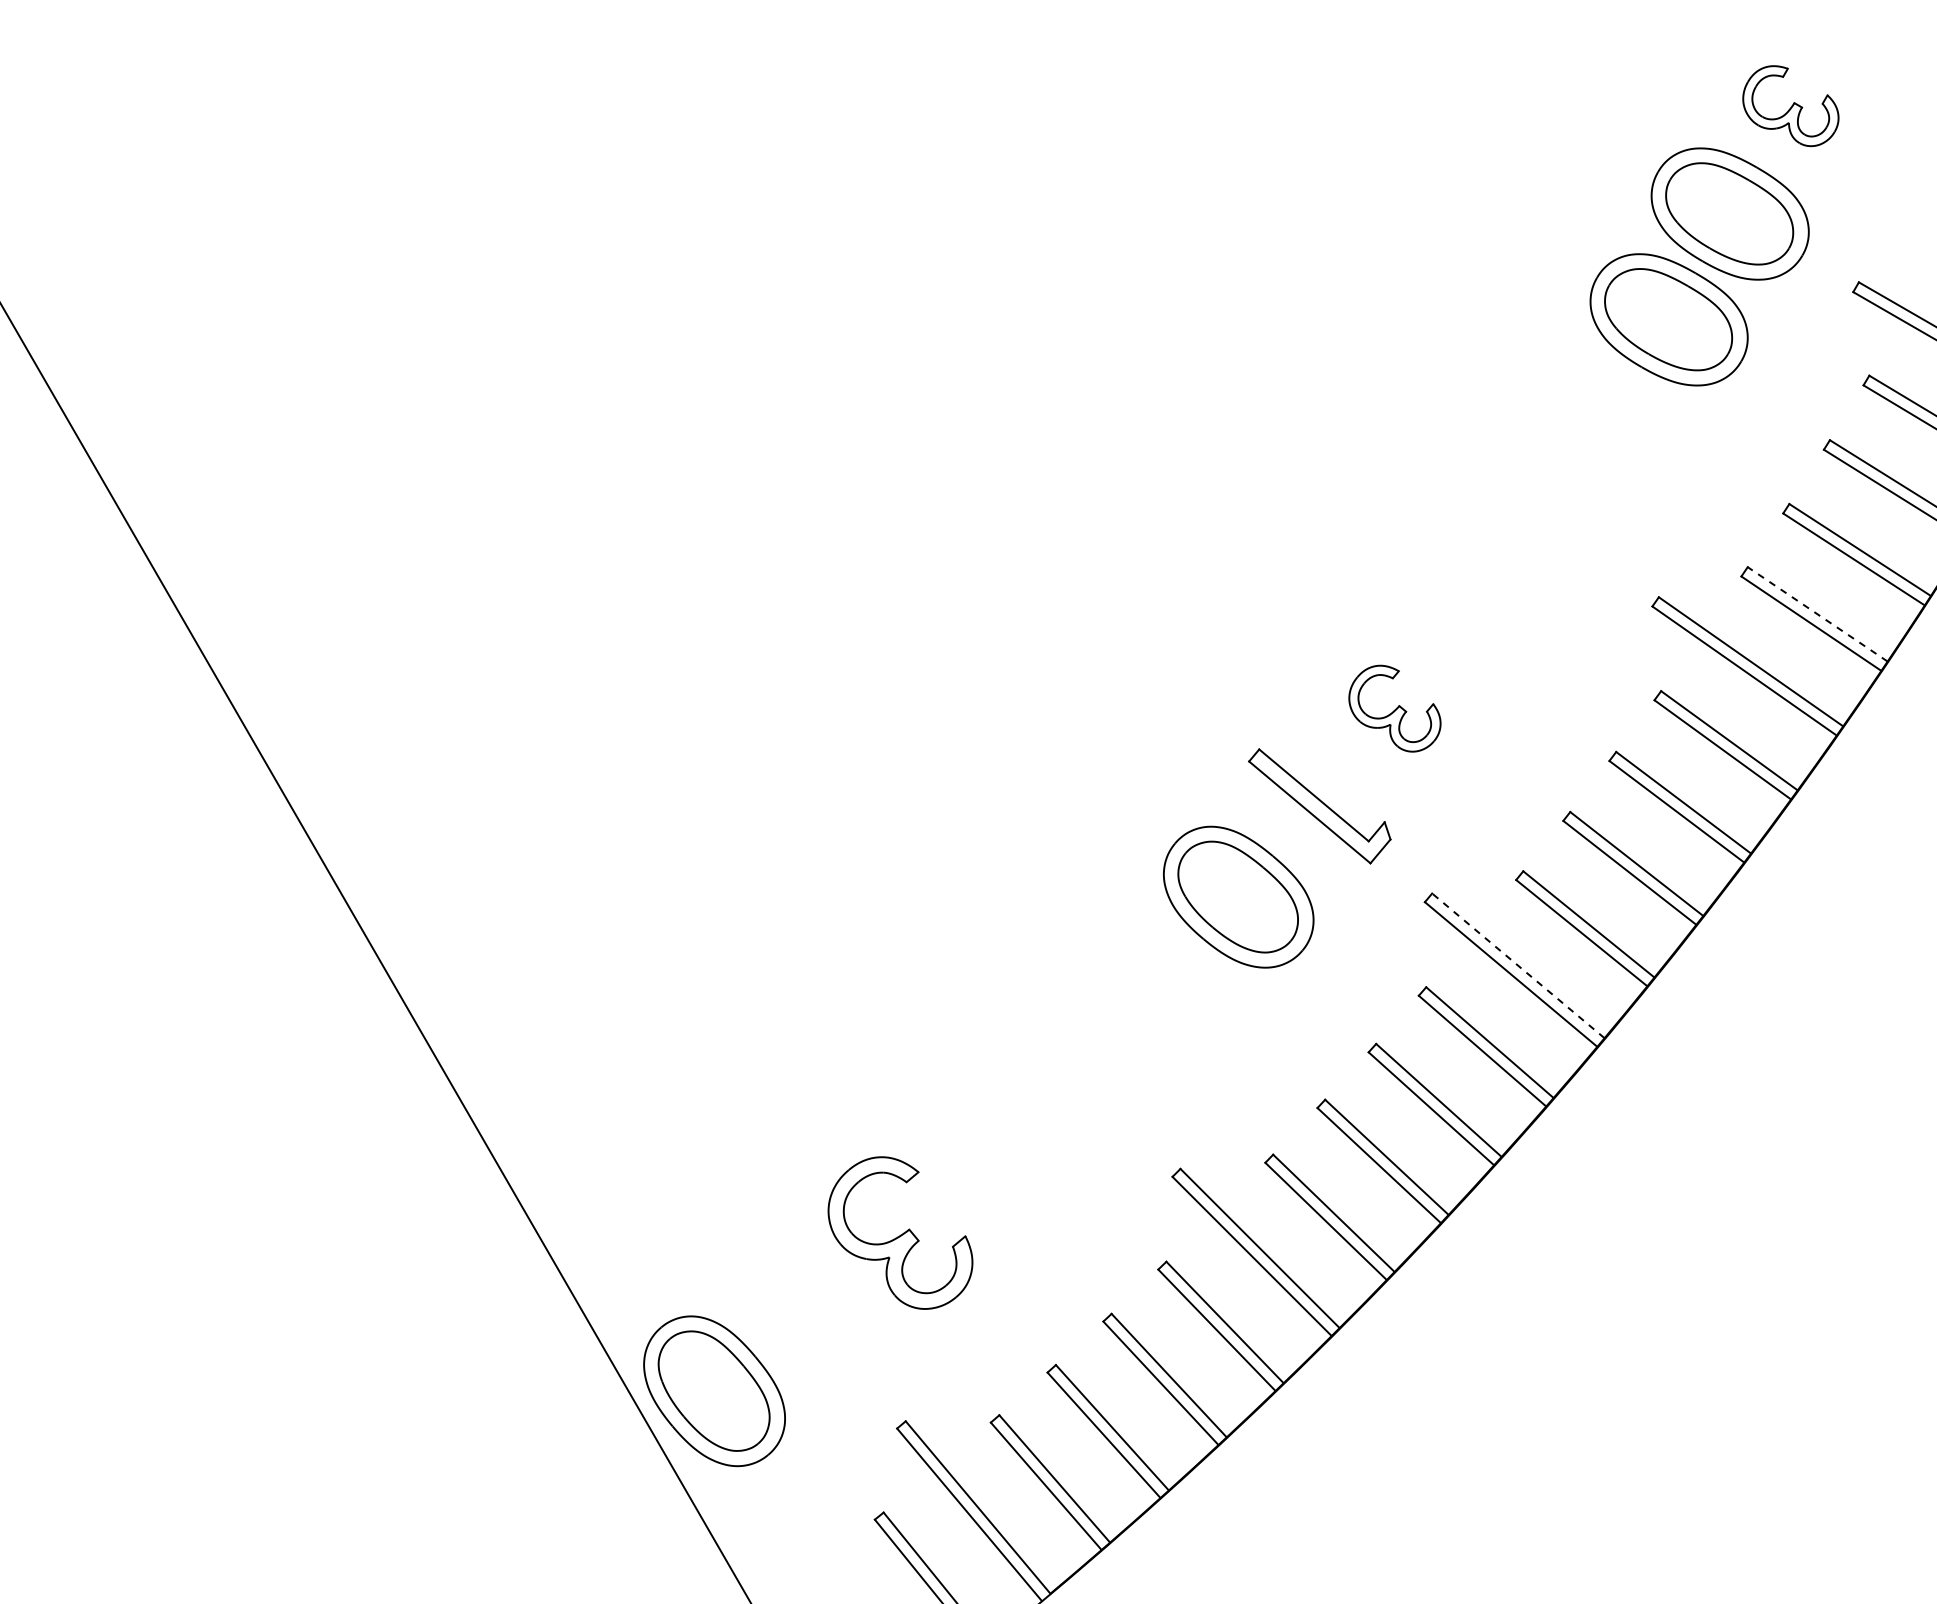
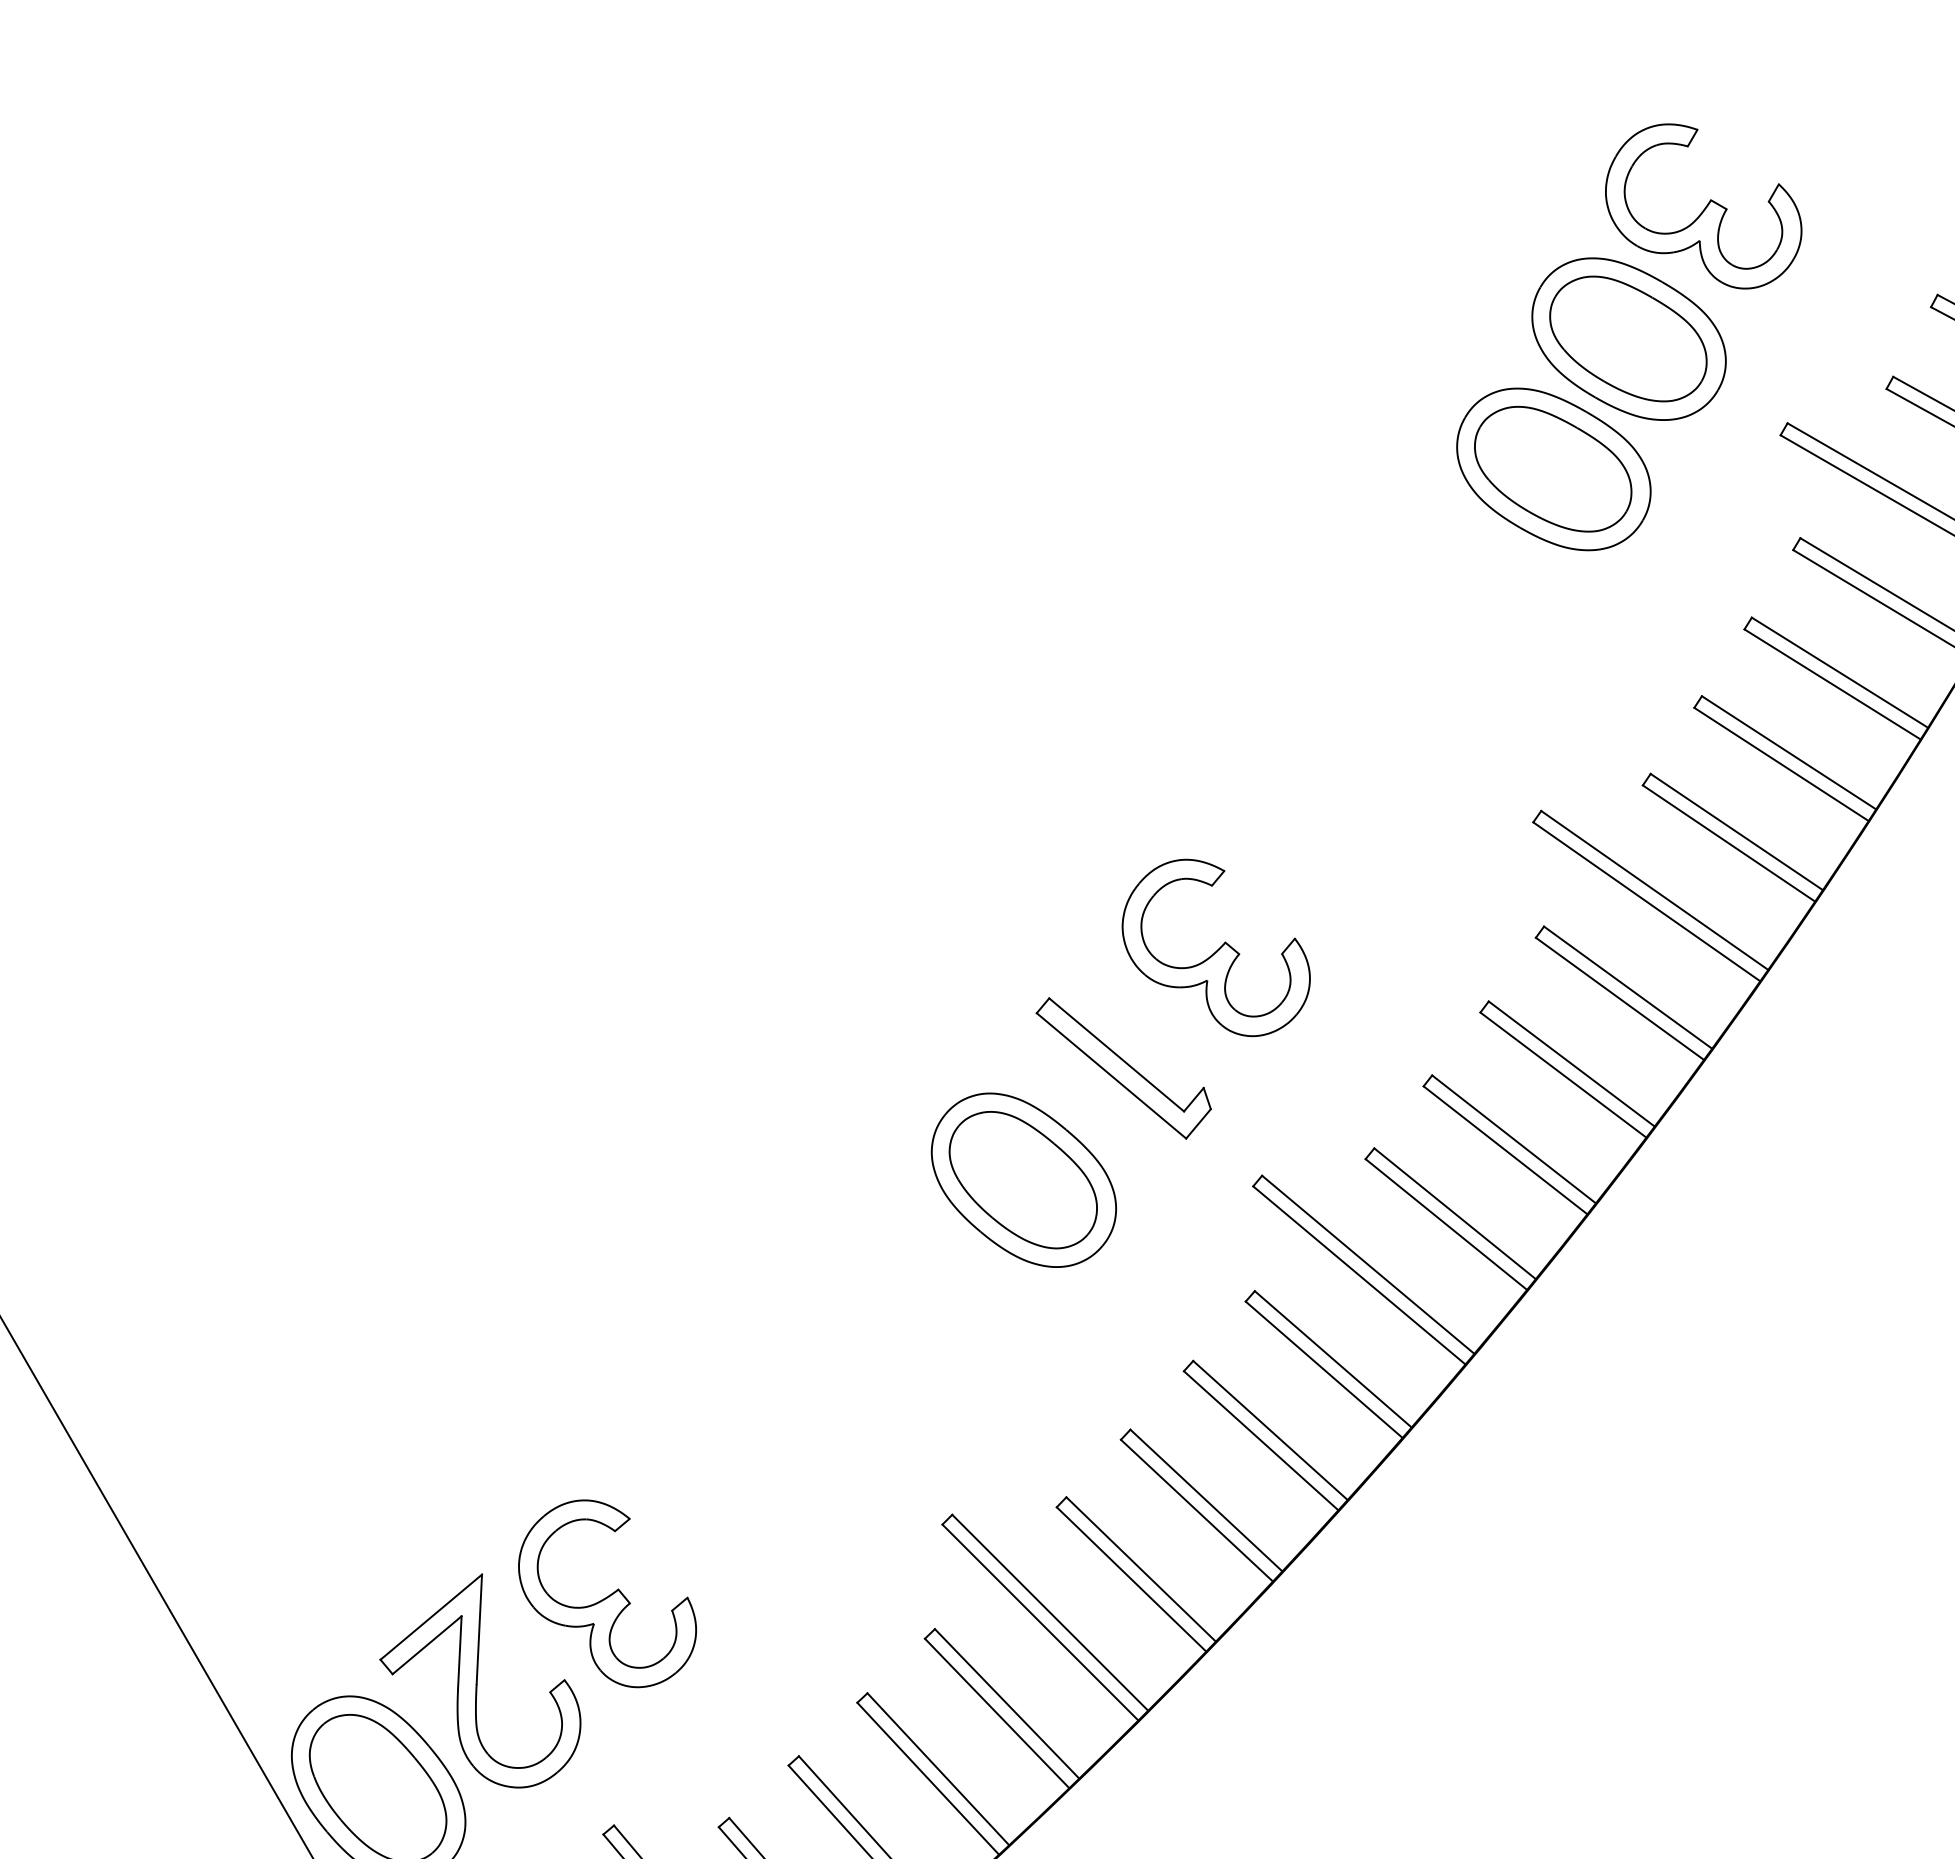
part: (1790, 105) -> (1703, 205), size x1.67
line: (1817, 614) -> (1736, 832), dashed -> solid
part: (1394, 708) -> (1215, 947), size x1.67
line: (1518, 965) -> (1368, 1264), dashed -> solid
part: (797, 1303) -> (480, 1680), added

